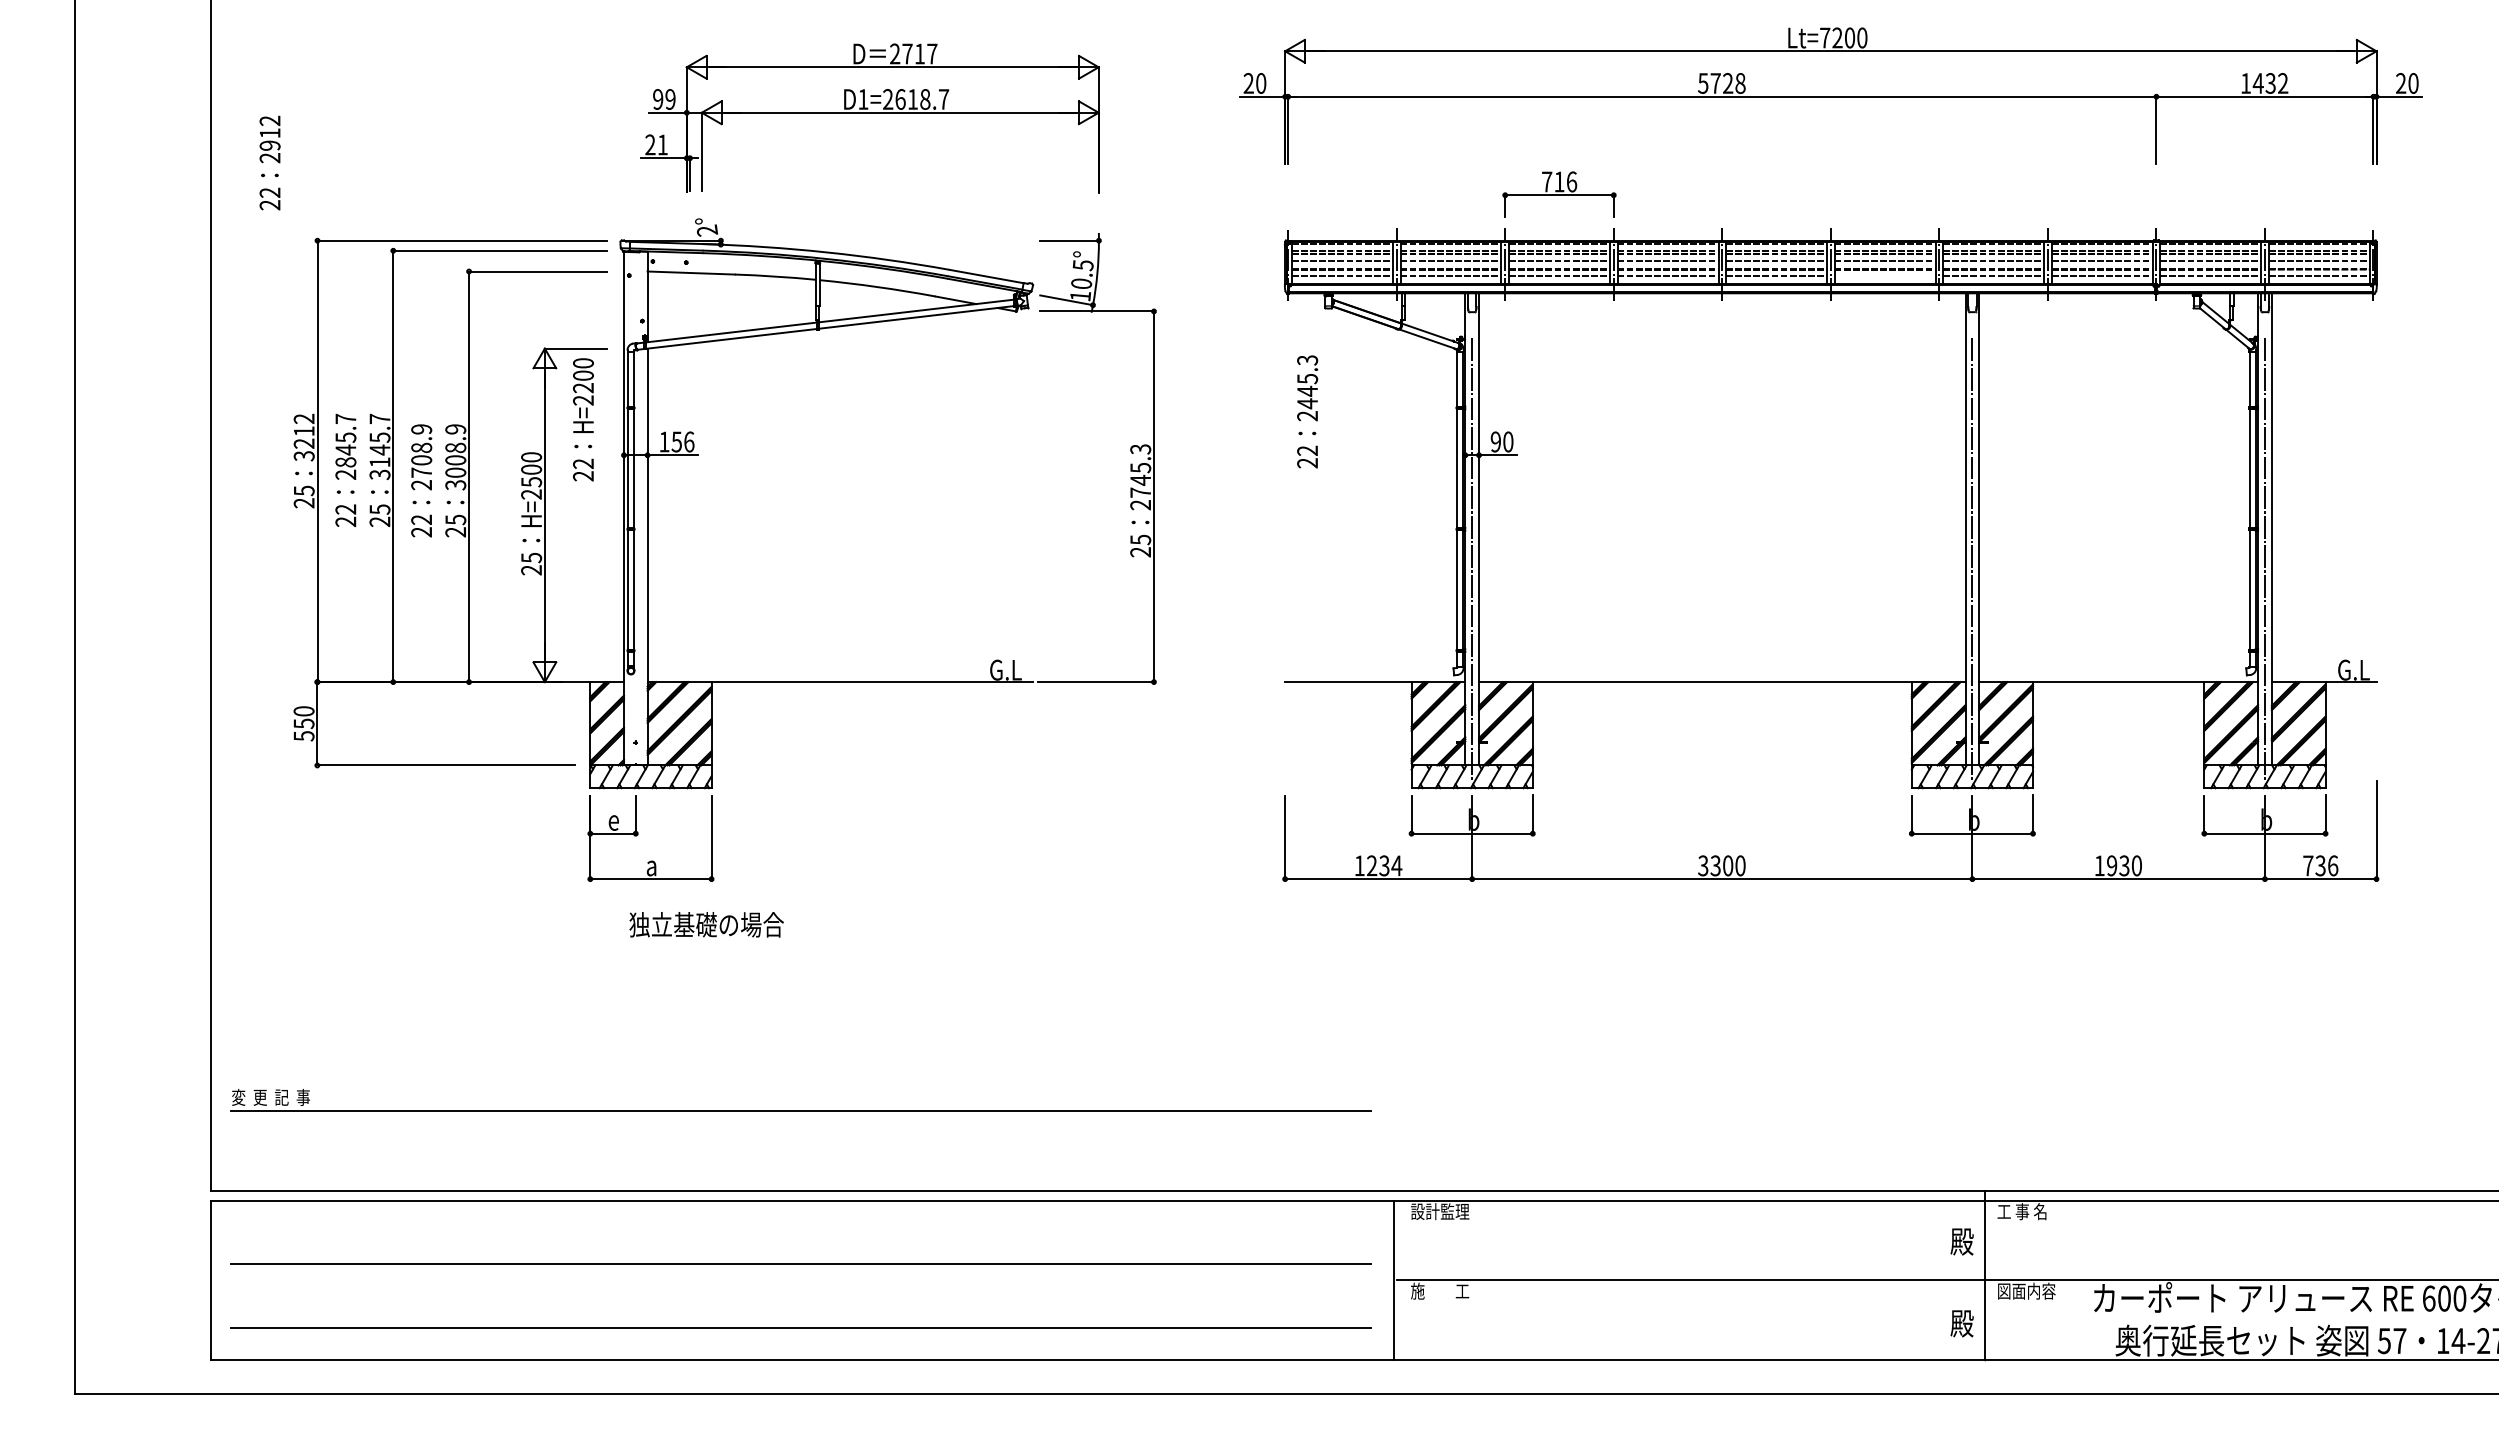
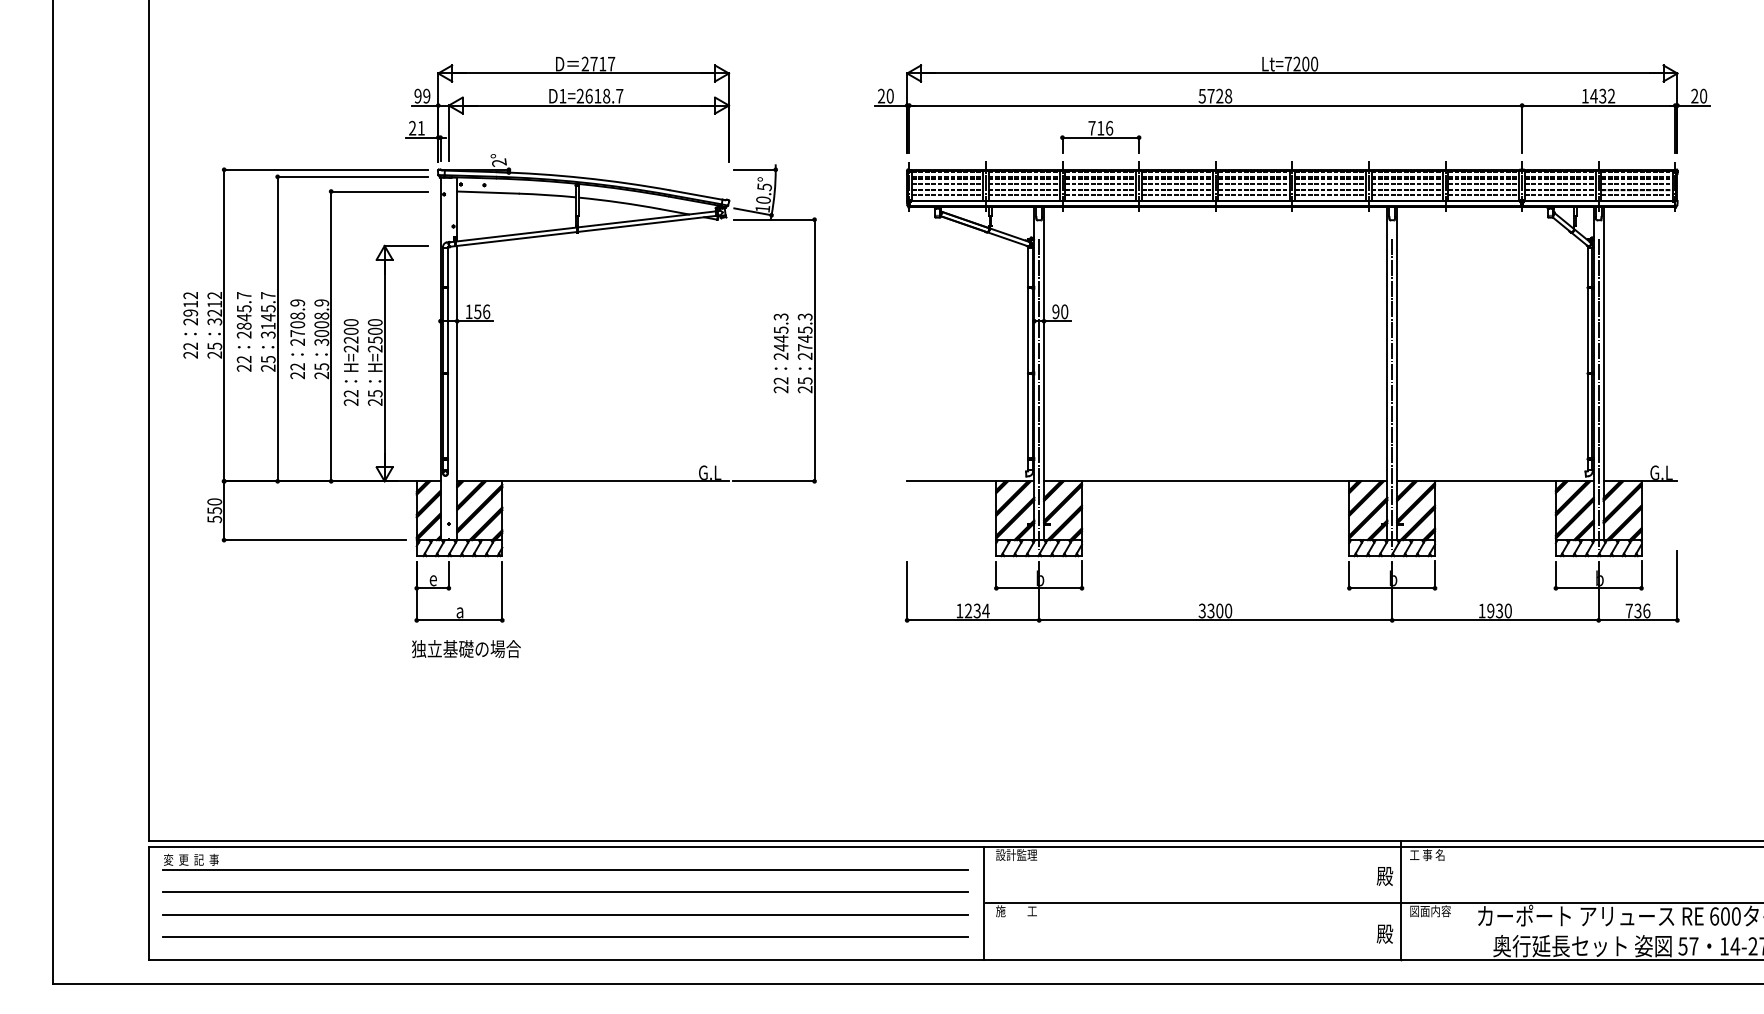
part: (1830, 95) -> (1292, 104), moved
part: (869, 118) -> (567, 109), moved
text: (269, 162) -> (190, 324), moved
line: (1884, 276) -> (1330, 195), added
text: (1307, 411) -> (781, 353), moved
text: (583, 419) -> (351, 362), moved
text: (706, 924) -> (466, 648), moved
part: (800, 1110) -> (565, 869), moved
line: (800, 1296) -> (565, 914), added

